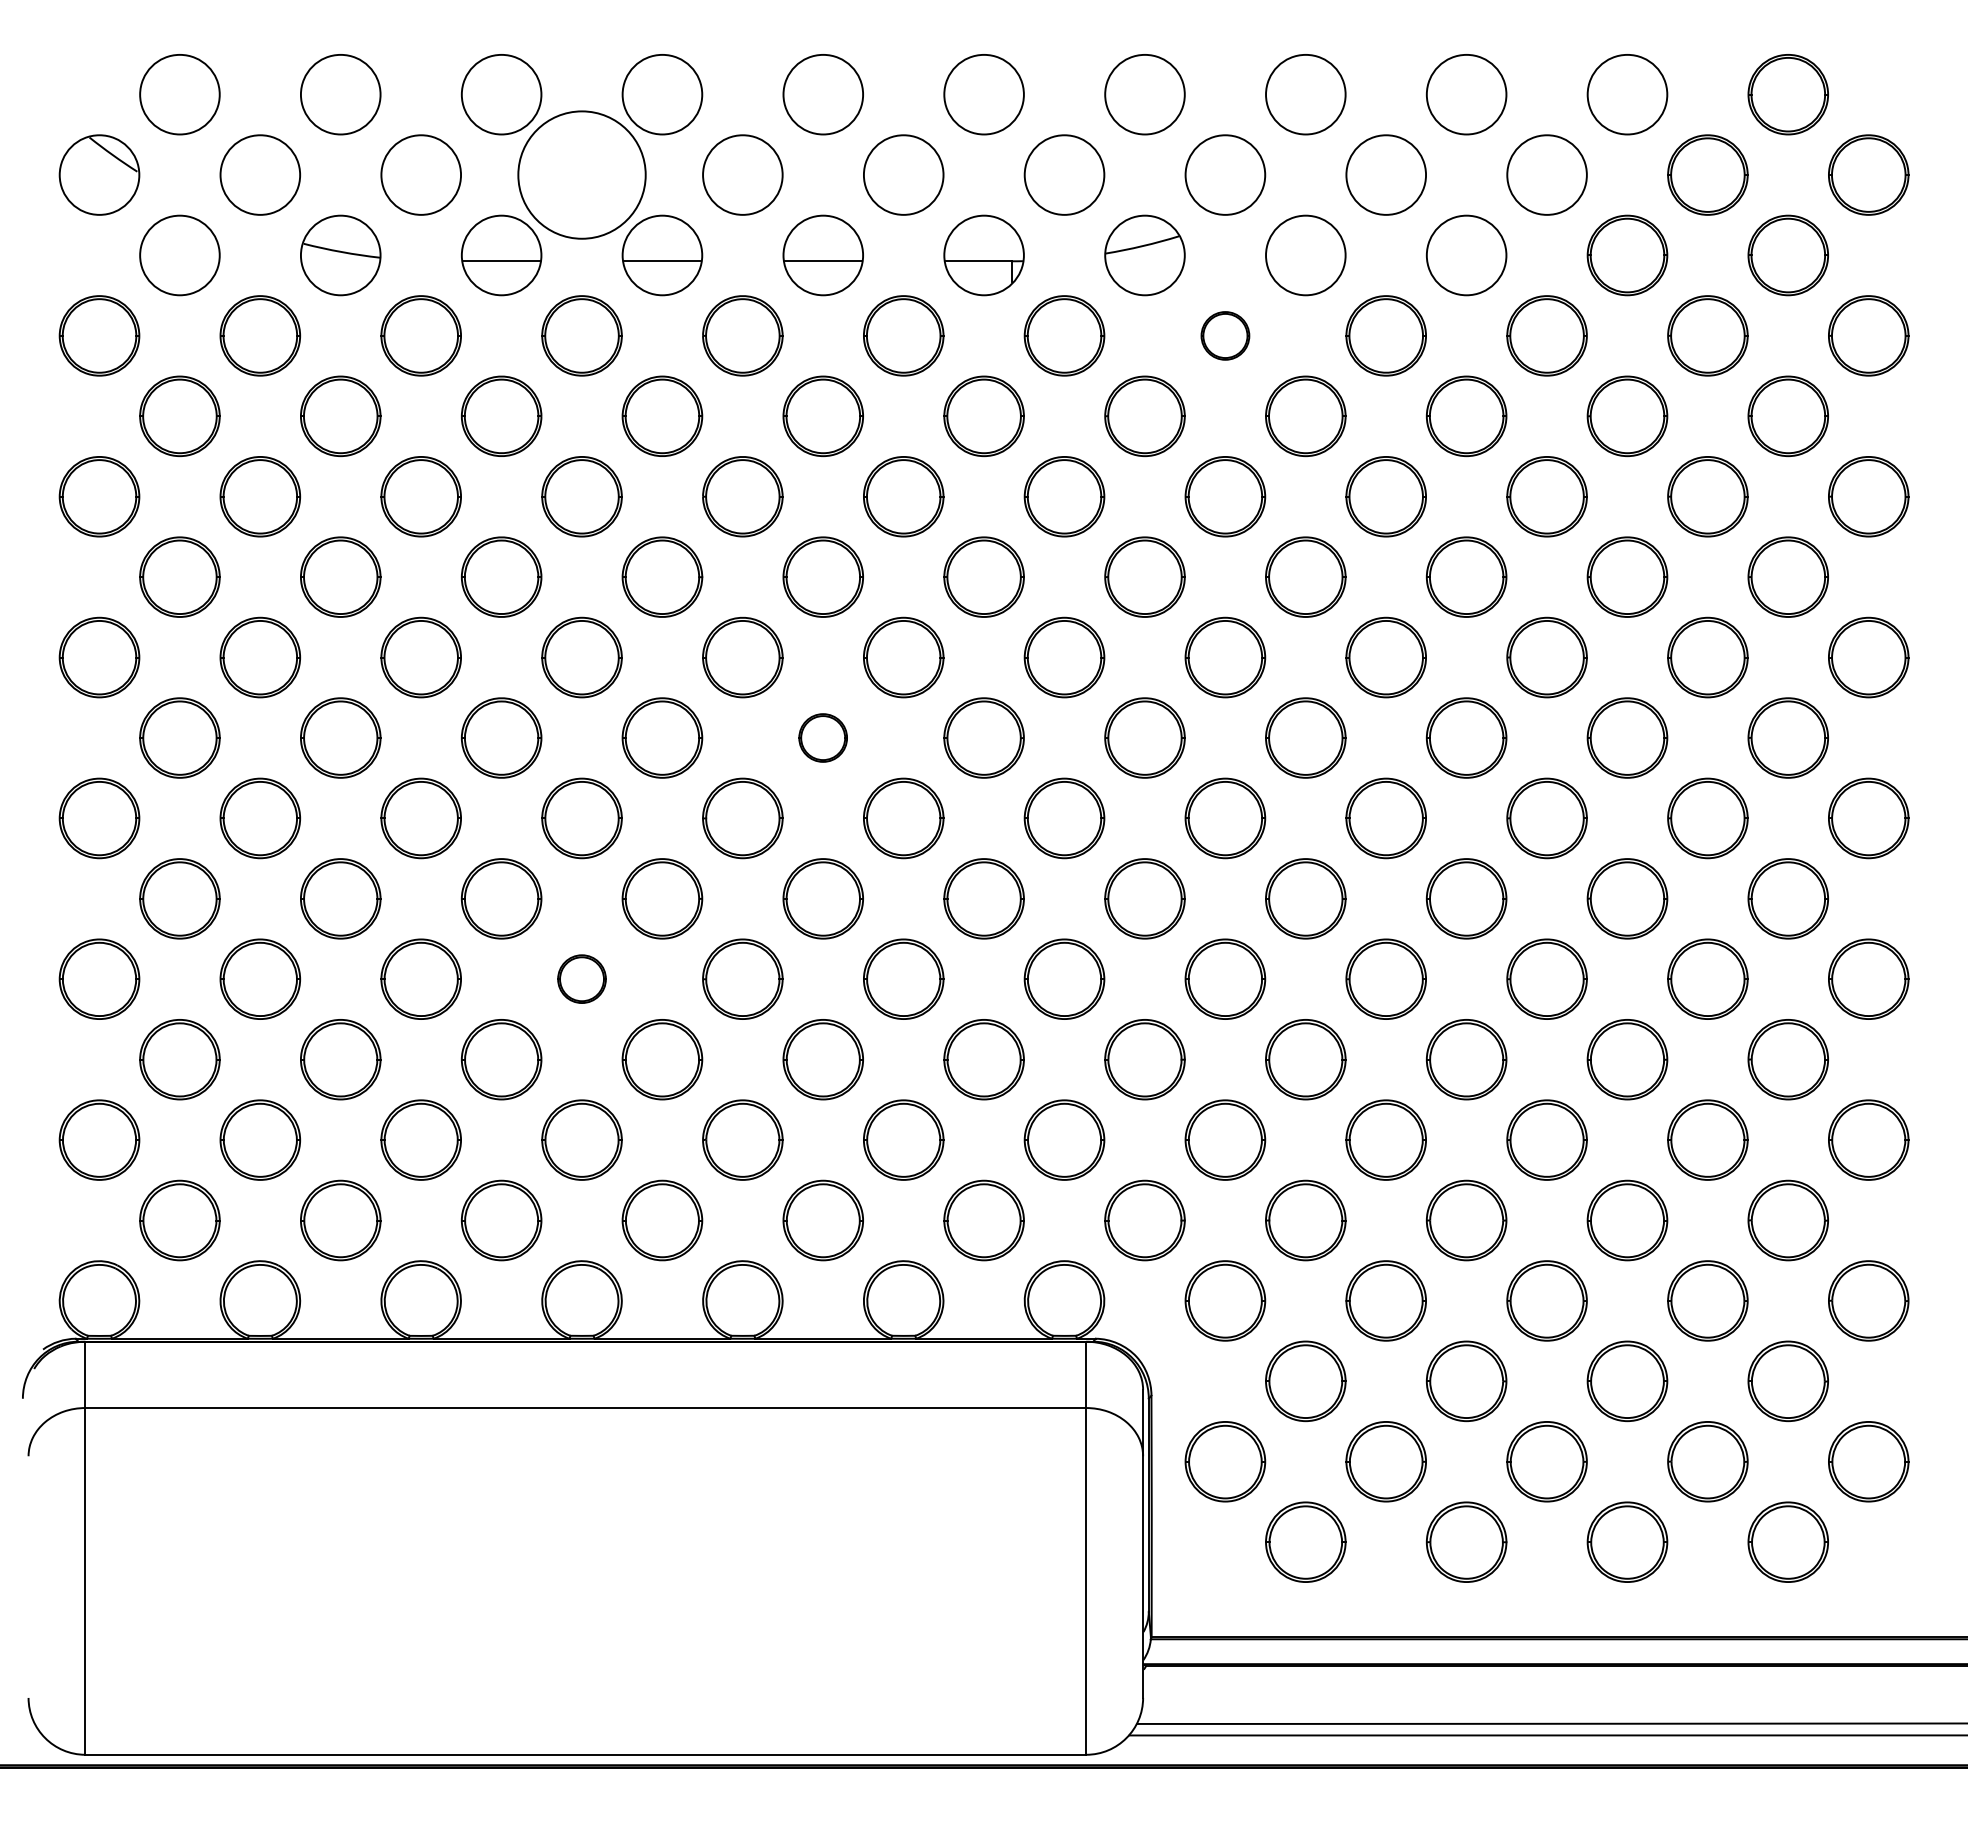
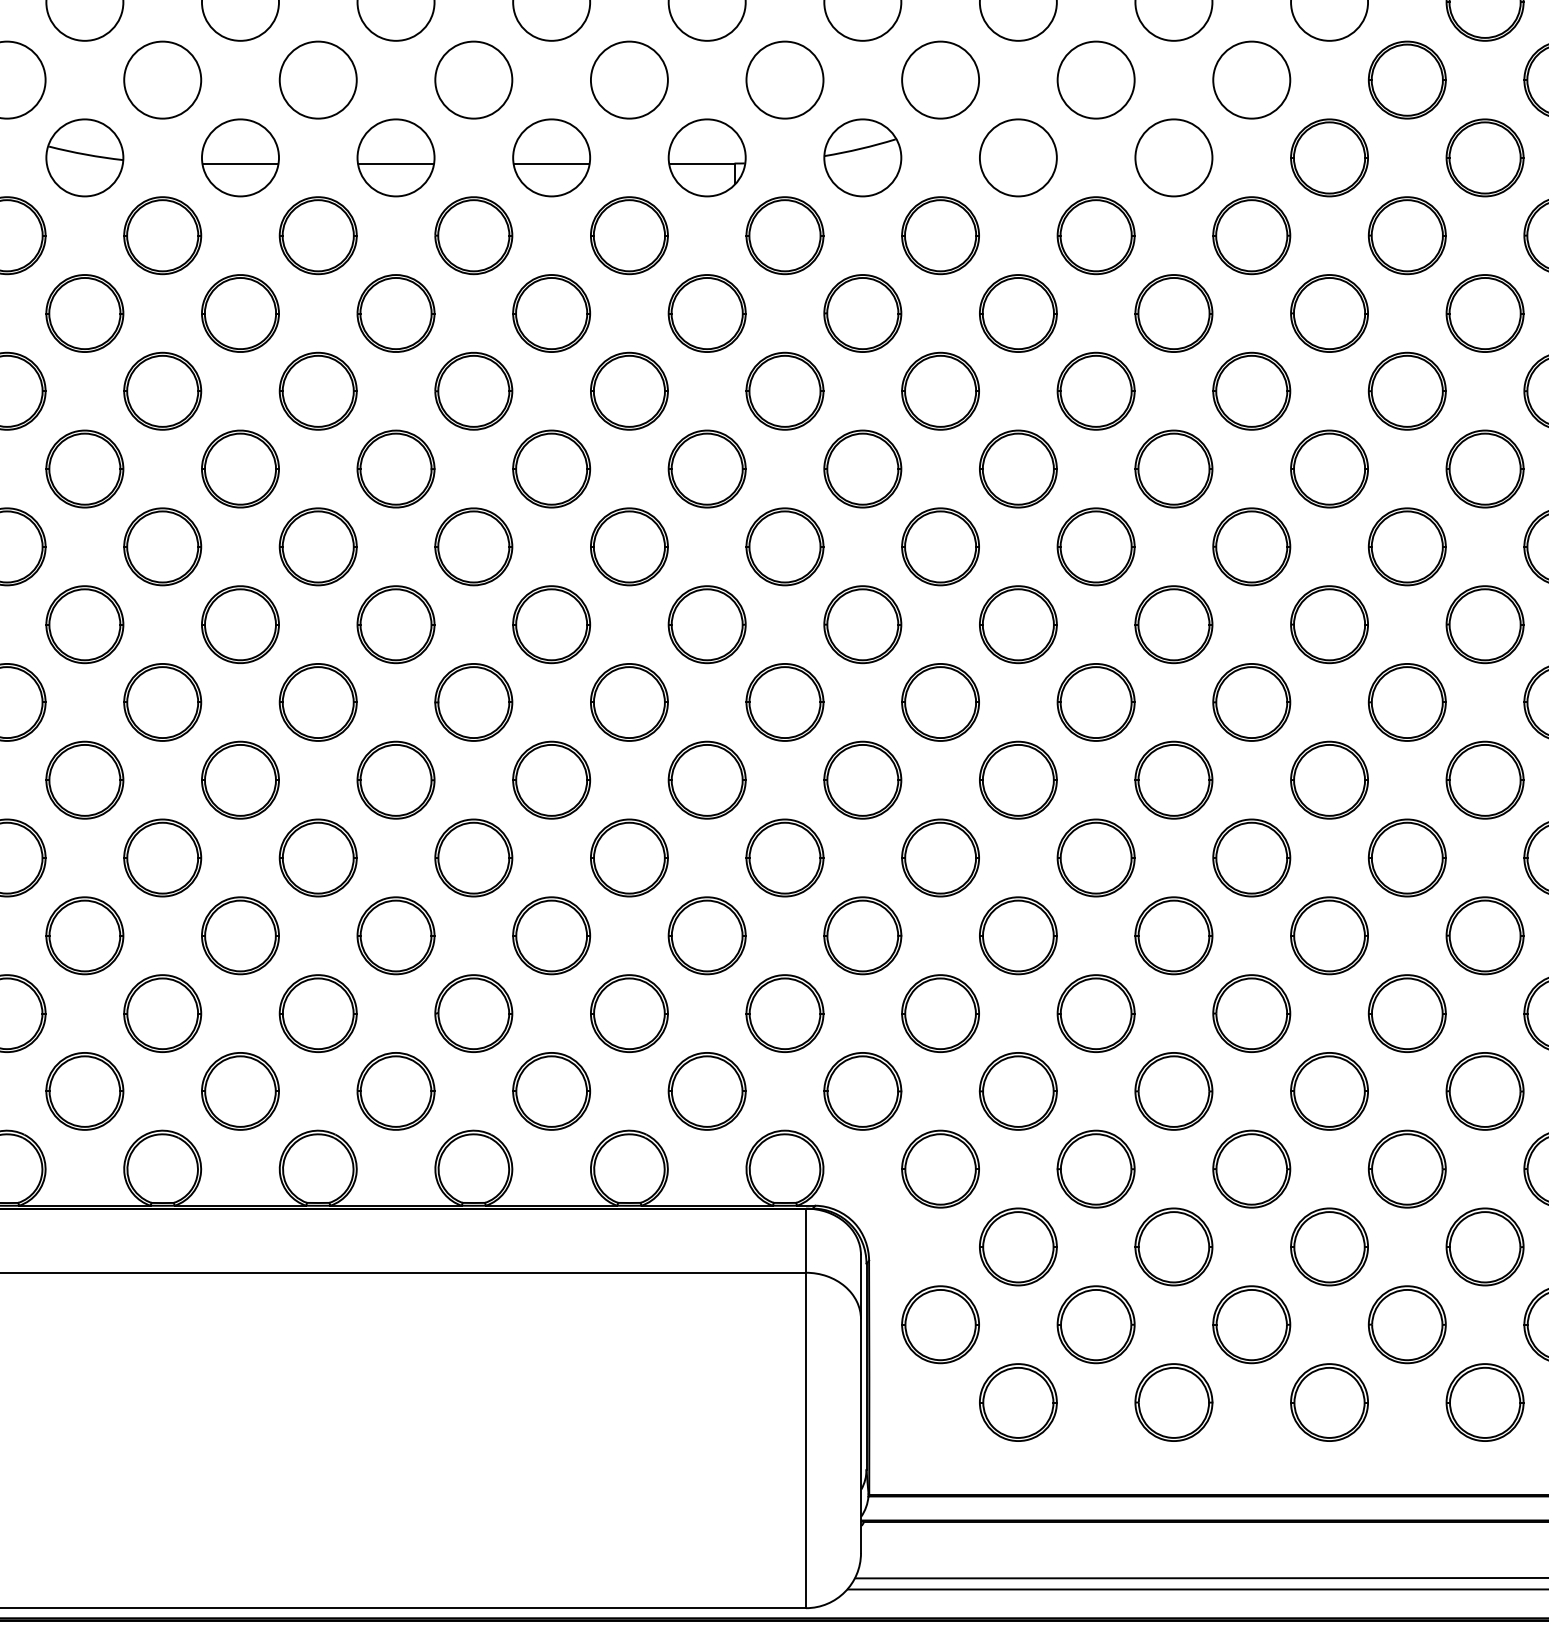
circle: (581, 174) -> (317, 79), size x0.62
part: (1225, 335) -> (940, 235), size x1.67
part: (822, 737) -> (550, 624), size x1.67
part: (581, 978) -> (317, 857), size x1.67

